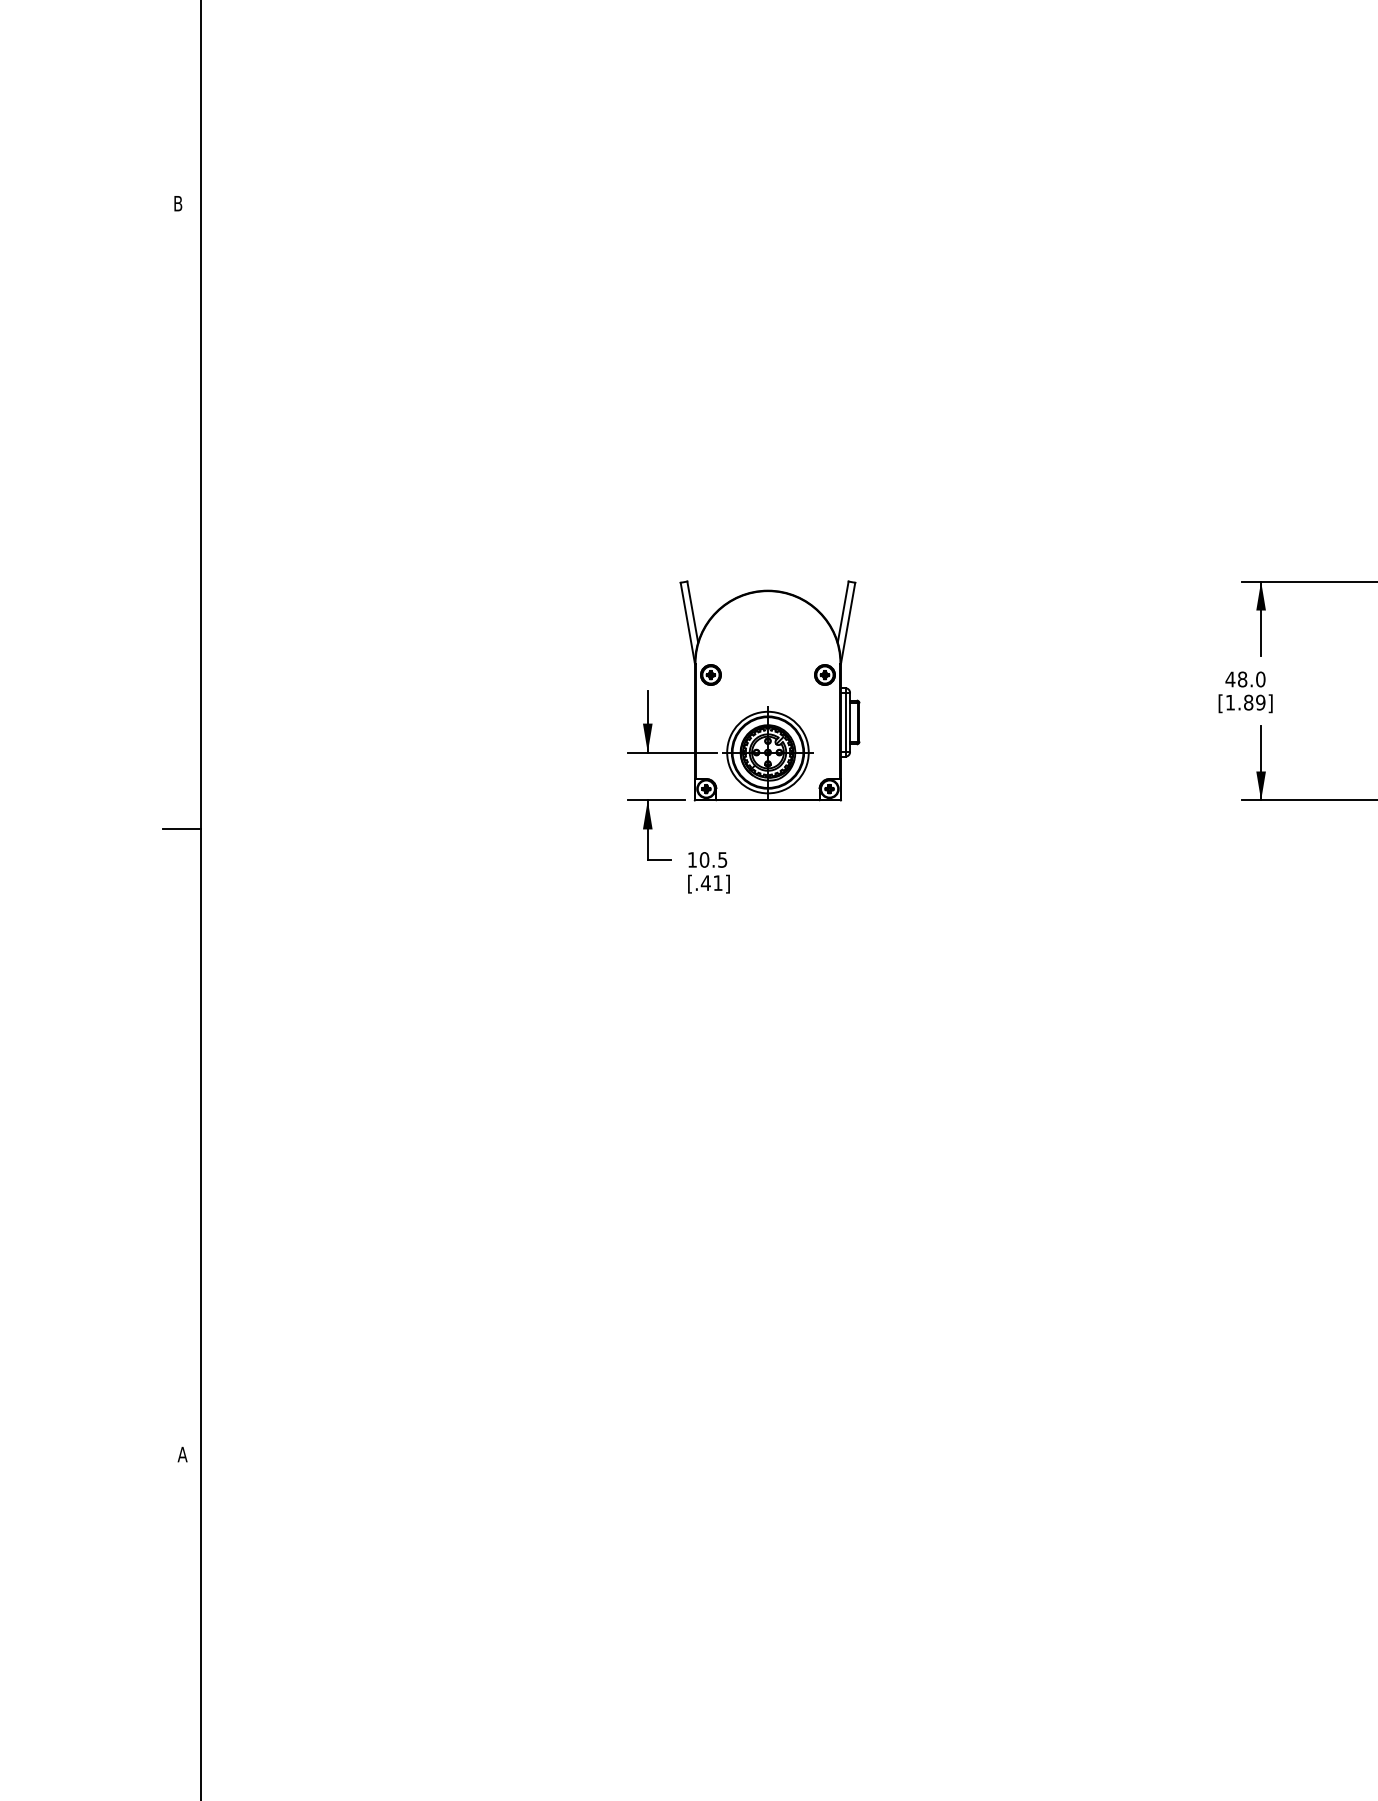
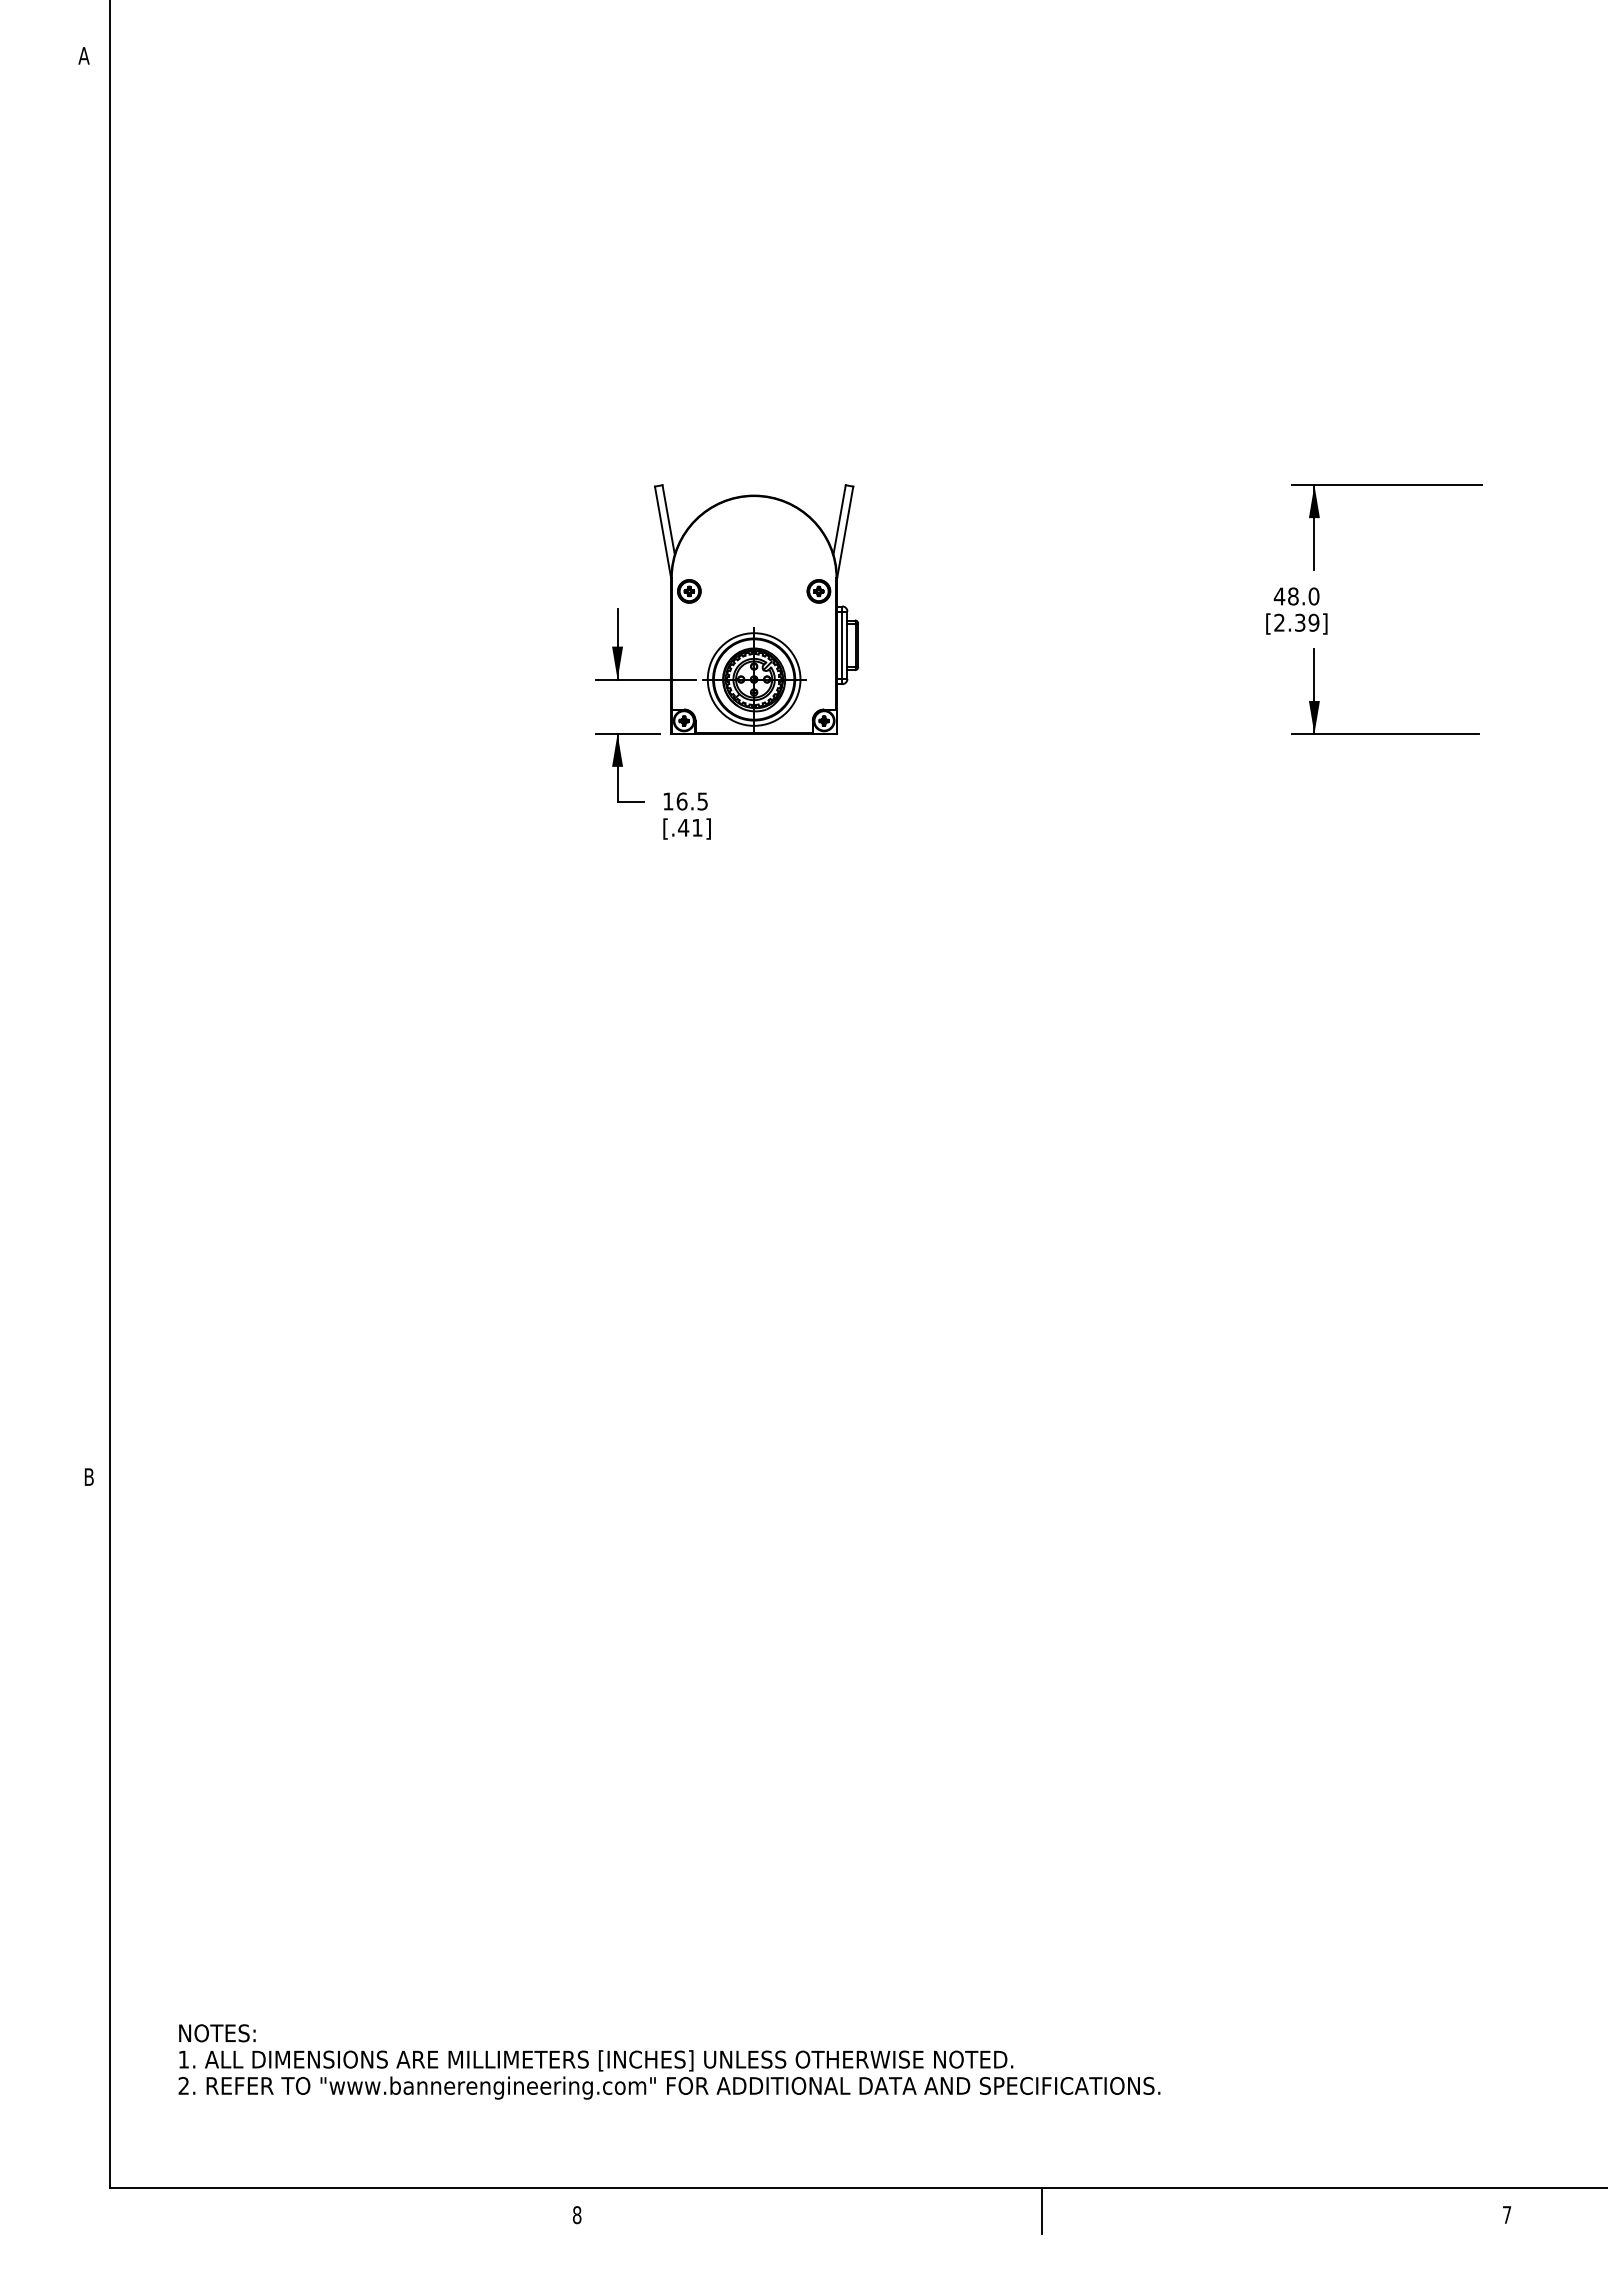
text: (177, 203) -> (83, 55), B -> A
text: (1239, 702) -> (1289, 622), [1.89] -> [2.39]
line: (182, 828) -> (88, 765), removed
text: (704, 859) -> (681, 801), 10.5 -> 16.5
text: (182, 1454) -> (88, 1476), A -> B

